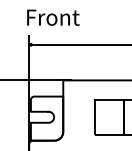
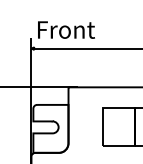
text: (53, 17) -> (66, 29), moved

